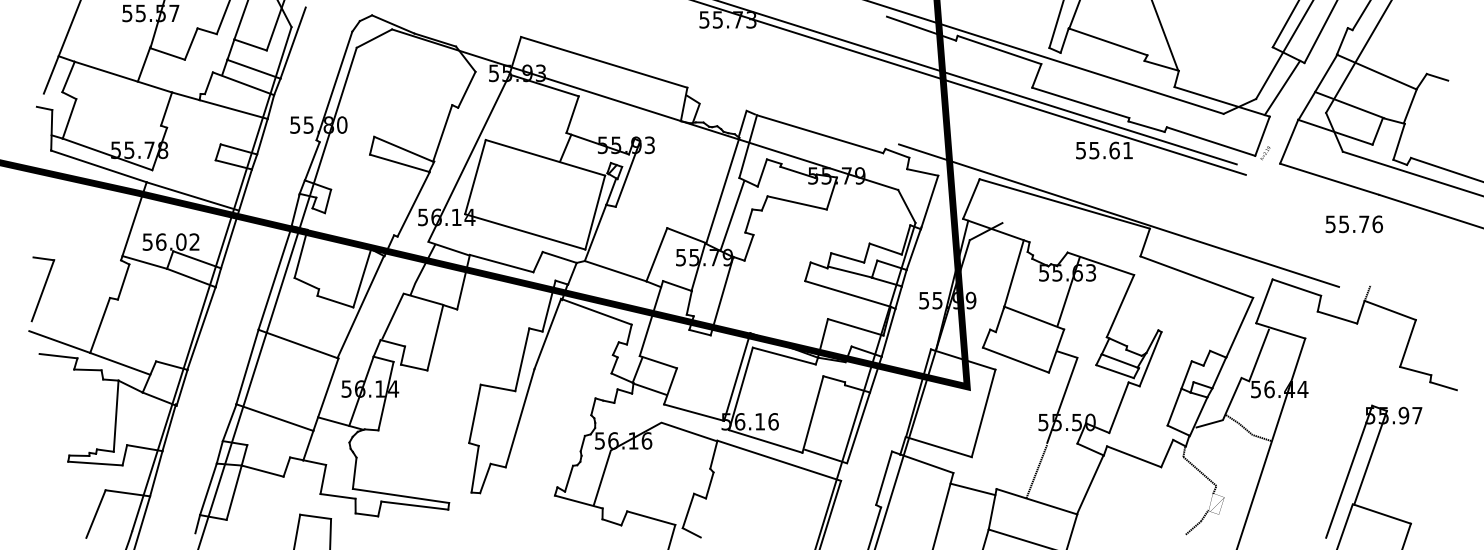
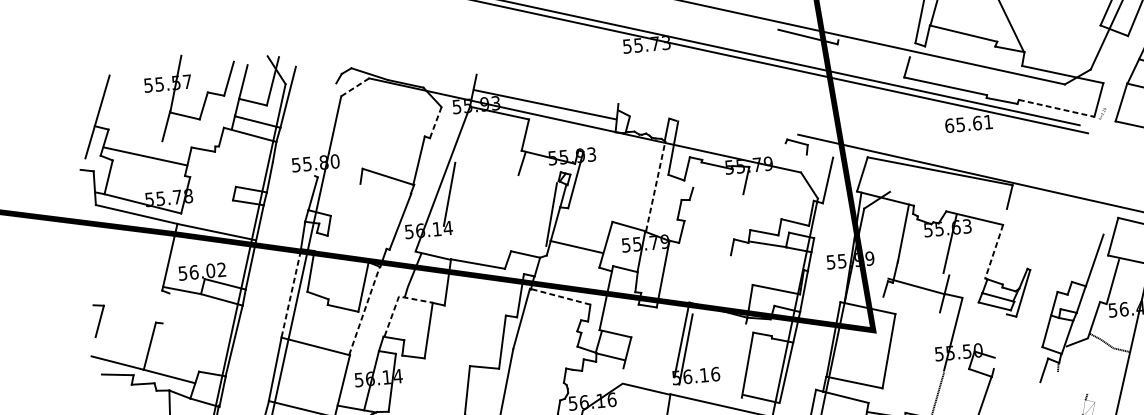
line: (374, 38) -> (355, 87), solid -> dashed
line: (999, 49) -> (874, 48), removed
line: (604, 62) -> (544, 104), moved
line: (123, 76) -> (145, 155), moved
line: (334, 85) -> (325, 129), removed
line: (1282, 87) -> (1111, 58), removed
line: (466, 89) -> (435, 122), solid -> dashed
line: (233, 109) -> (243, 156), removed
line: (820, 134) -> (732, 132), removed
line: (1211, 141) -> (1056, 108), solid -> dashed
text: (1080, 150) -> (949, 125), 55.61 -> 65.61
line: (545, 157) -> (506, 172), removed
line: (399, 163) -> (385, 188), removed
line: (922, 172) -> (819, 156), removed
line: (723, 190) -> (656, 186), solid -> dashed
line: (796, 202) -> (717, 190), removed
line: (732, 215) -> (665, 206), removed
line: (525, 231) -> (495, 235), removed
line: (913, 248) -> (818, 219), removed
line: (615, 271) -> (576, 247), moved
line: (1196, 276) -> (1054, 221), removed
line: (275, 277) -> (291, 292), solid -> dashed
line: (123, 281) -> (165, 307), removed
part: (42, 289) -> (99, 320), size x0.6
line: (847, 293) -> (766, 262), removed
line: (401, 297) -> (397, 299), solid -> dashed
line: (361, 306) -> (365, 310), solid -> dashed
line: (1120, 306) -> (994, 252), solid -> dashed
line: (596, 311) -> (560, 296), solid -> dashed
line: (1034, 317) -> (923, 267), removed
line: (783, 355) -> (718, 318), removed
line: (1015, 359) -> (916, 286), moved
line: (1118, 407) -> (1000, 335), removed
line: (694, 412) -> (649, 372), removed
line: (765, 441) -> (710, 391), removed
line: (1134, 456) -> (1017, 375), removed
line: (1199, 471) -> (1072, 382), removed

